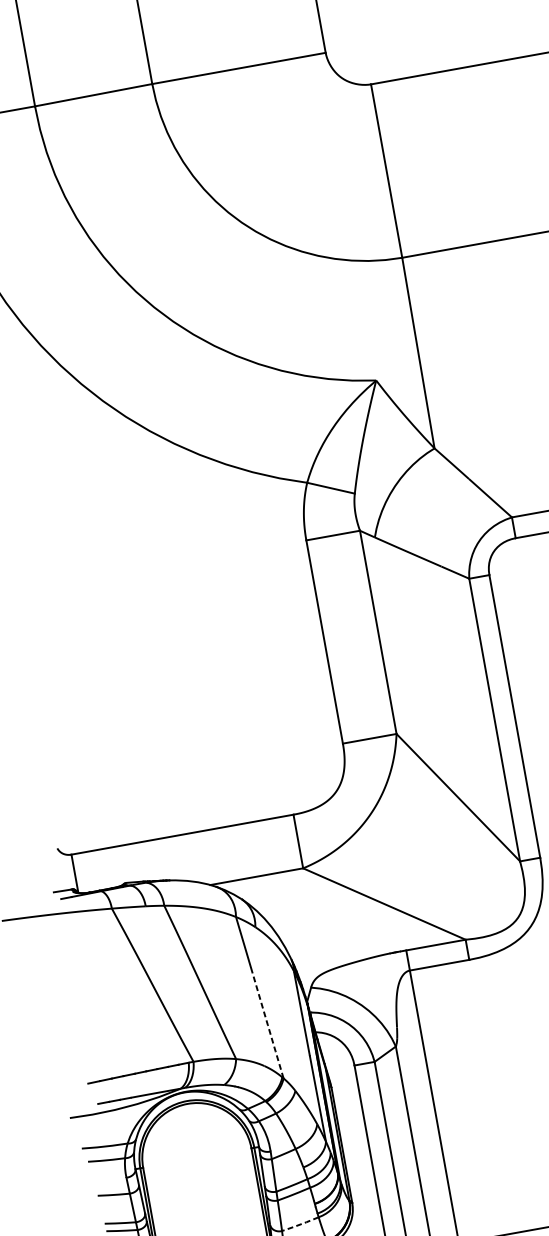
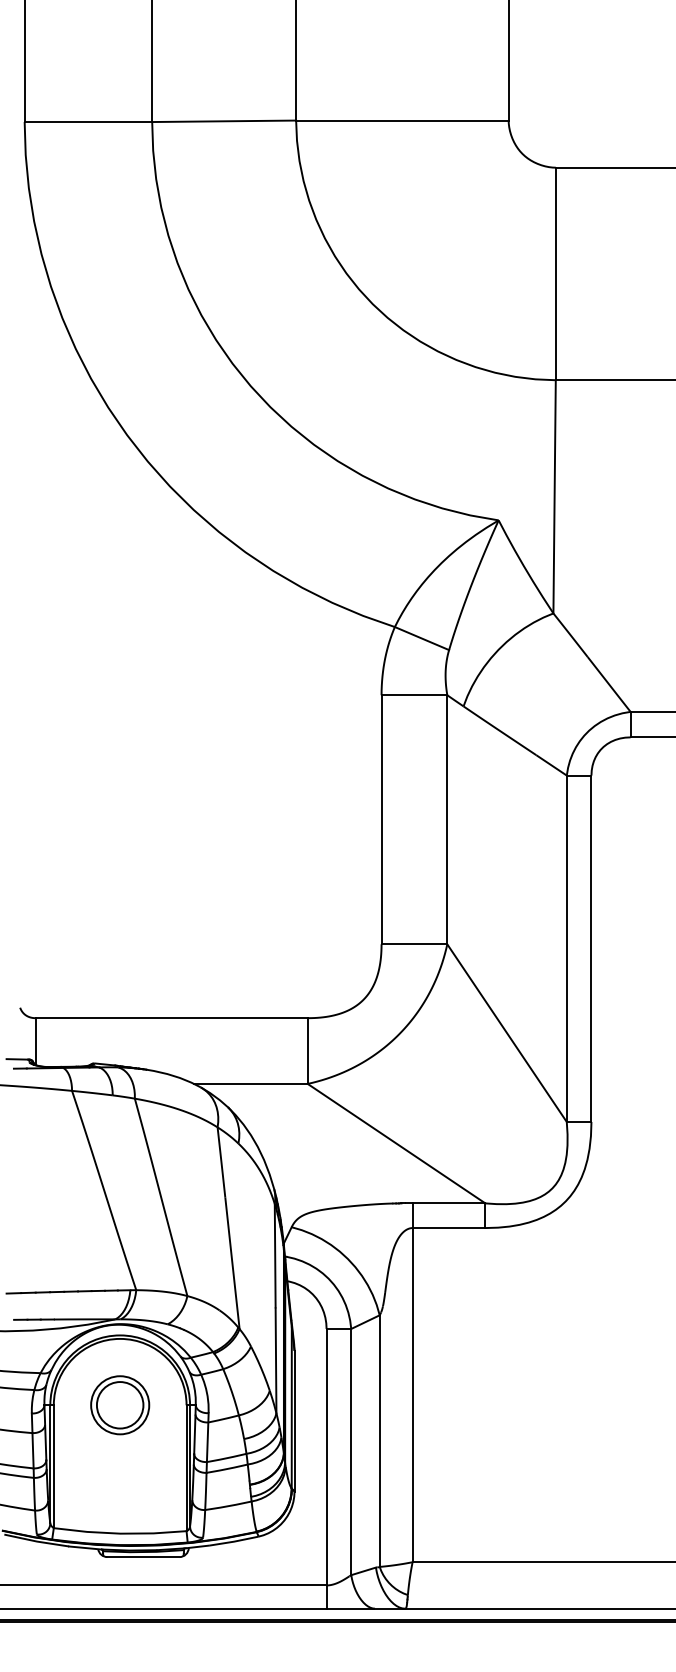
line: (268, 1025) -> (232, 1263), dashed -> solid
part: (197, 1158) -> (120, 1405), added
line: (300, 1224) -> (228, 1506), dashed -> solid

